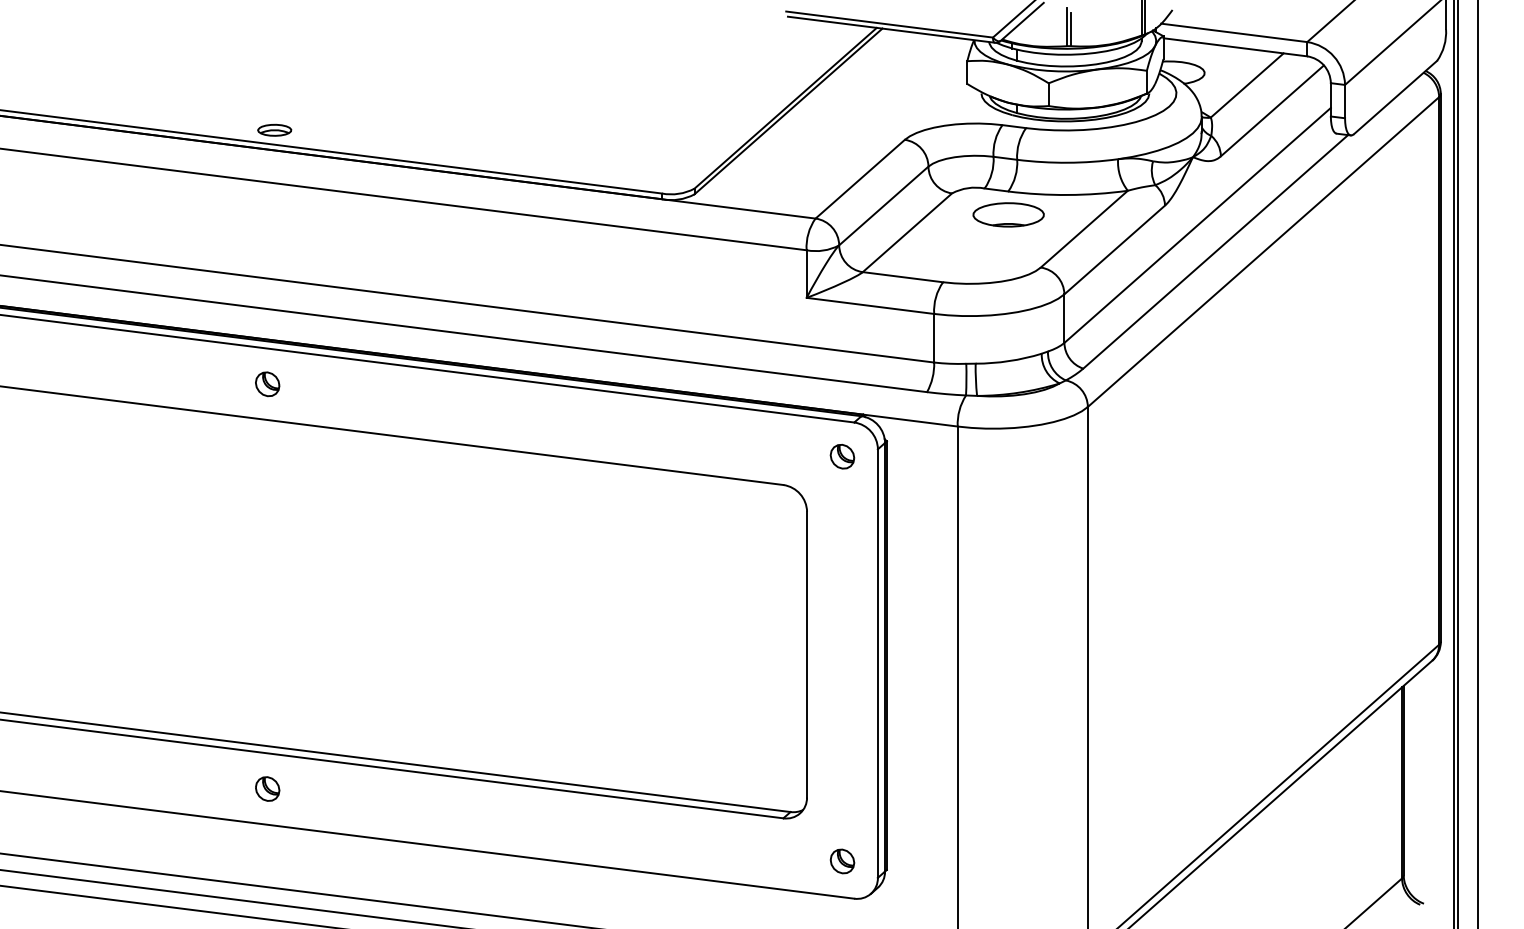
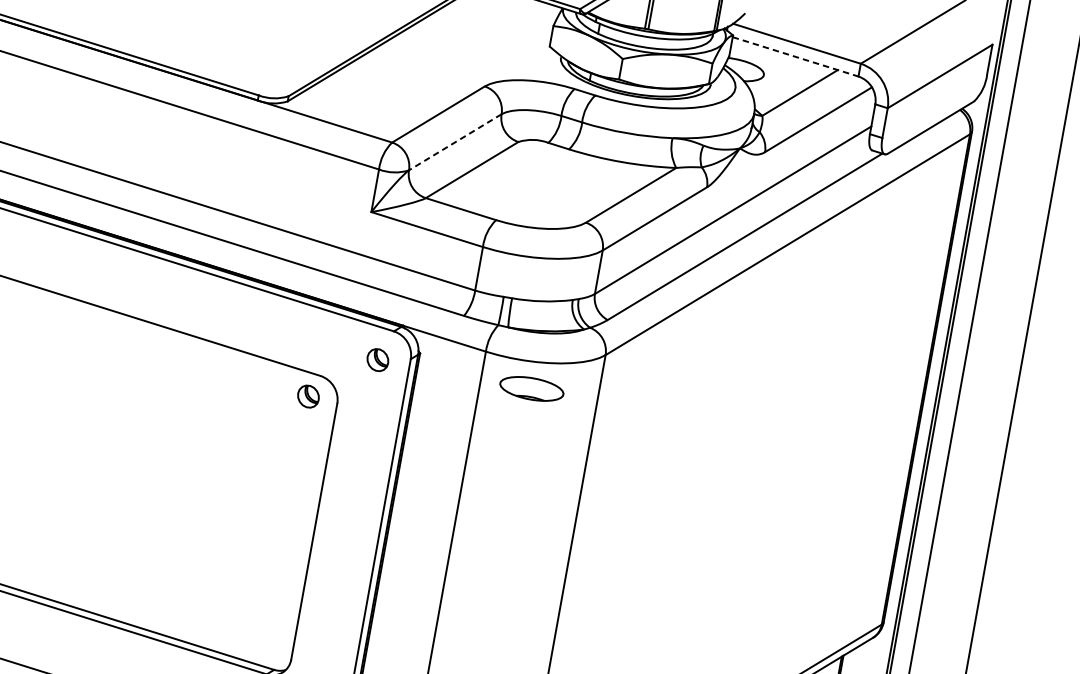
line: (1235, 47) -> (795, 57), solid -> dashed
line: (883, 206) -> (454, 142), solid -> dashed
part: (1008, 214) -> (531, 388), moved
part: (774, 509) -> (308, 396), added

